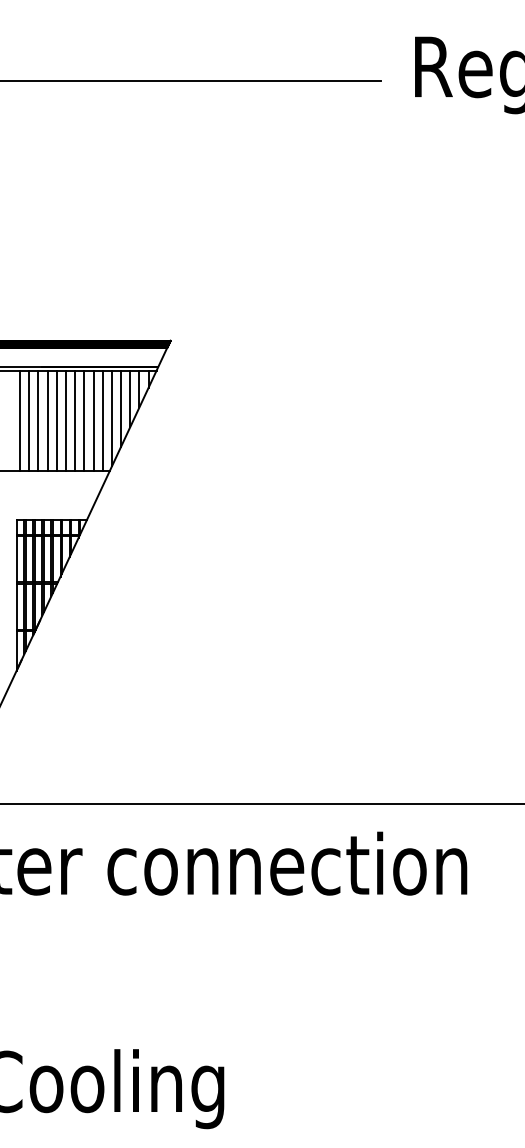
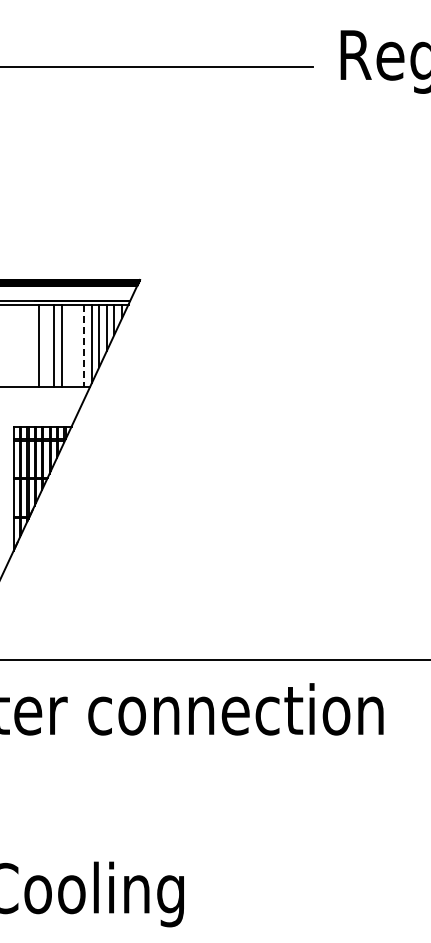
line: (20, 420) -> (16, 345), removed
line: (28, 420) -> (23, 345), removed
line: (38, 420) -> (31, 345), removed
line: (56, 420) -> (46, 345), removed
line: (84, 420) -> (69, 345), removed
line: (93, 420) -> (76, 345), removed
line: (102, 421) -> (84, 346), solid -> dashed

